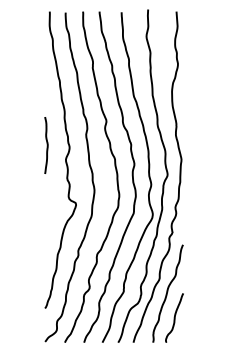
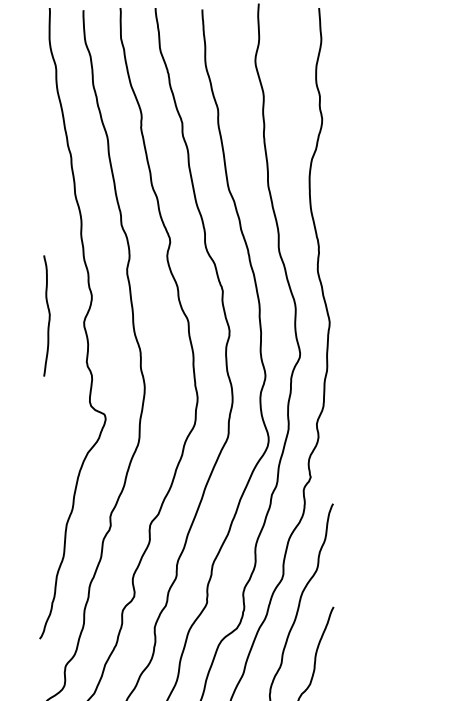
curve: (46, 145) -> (46, 315), moved

